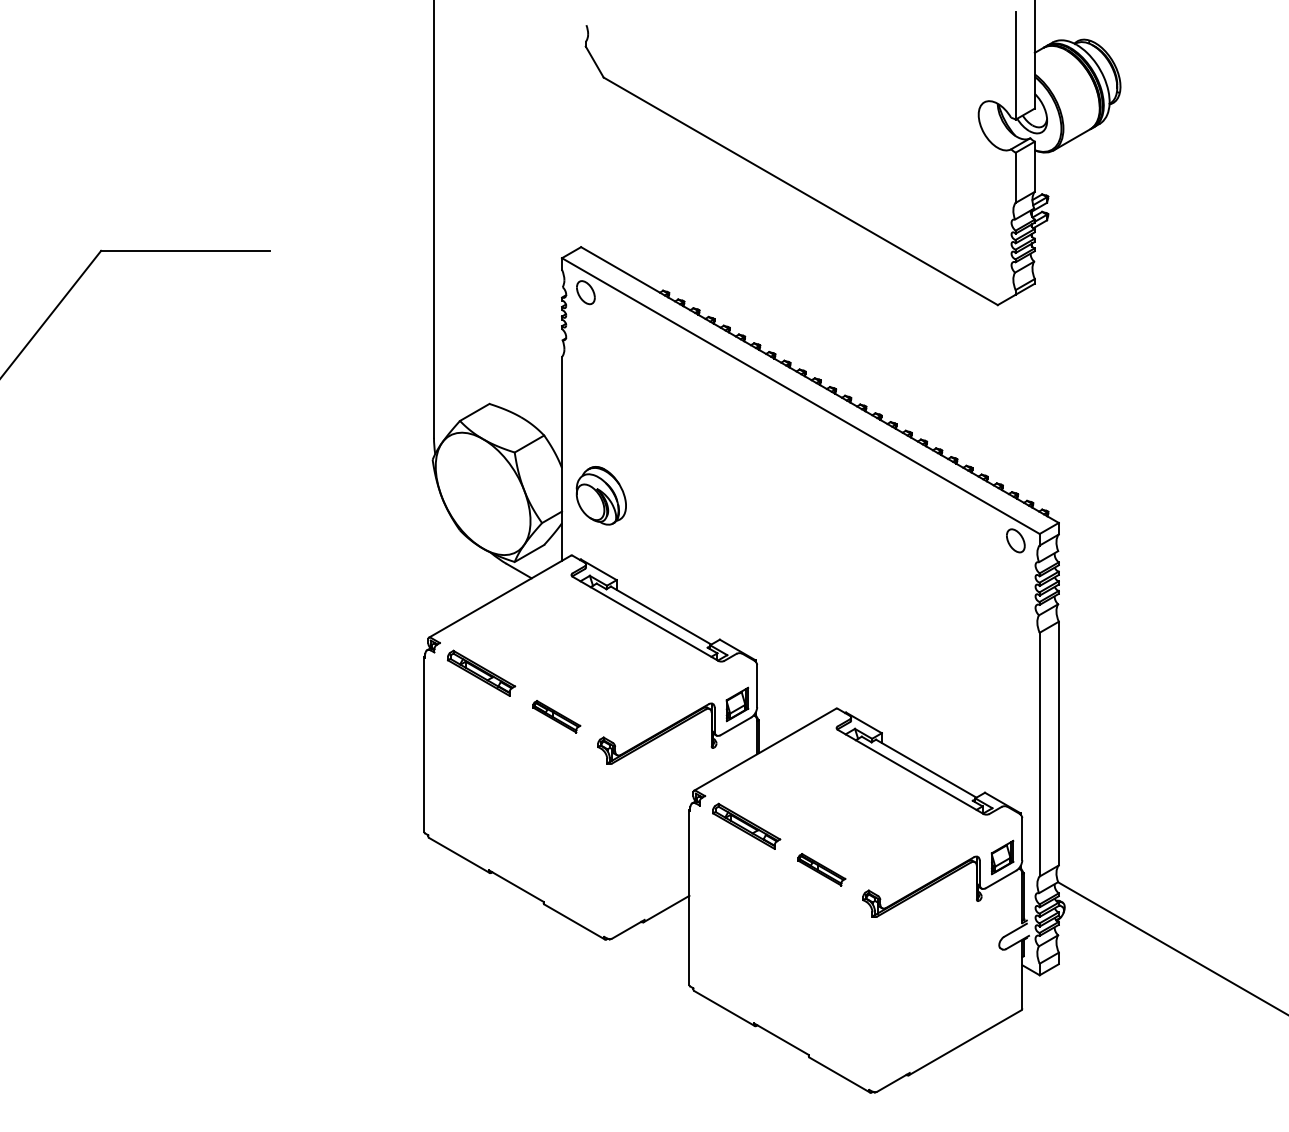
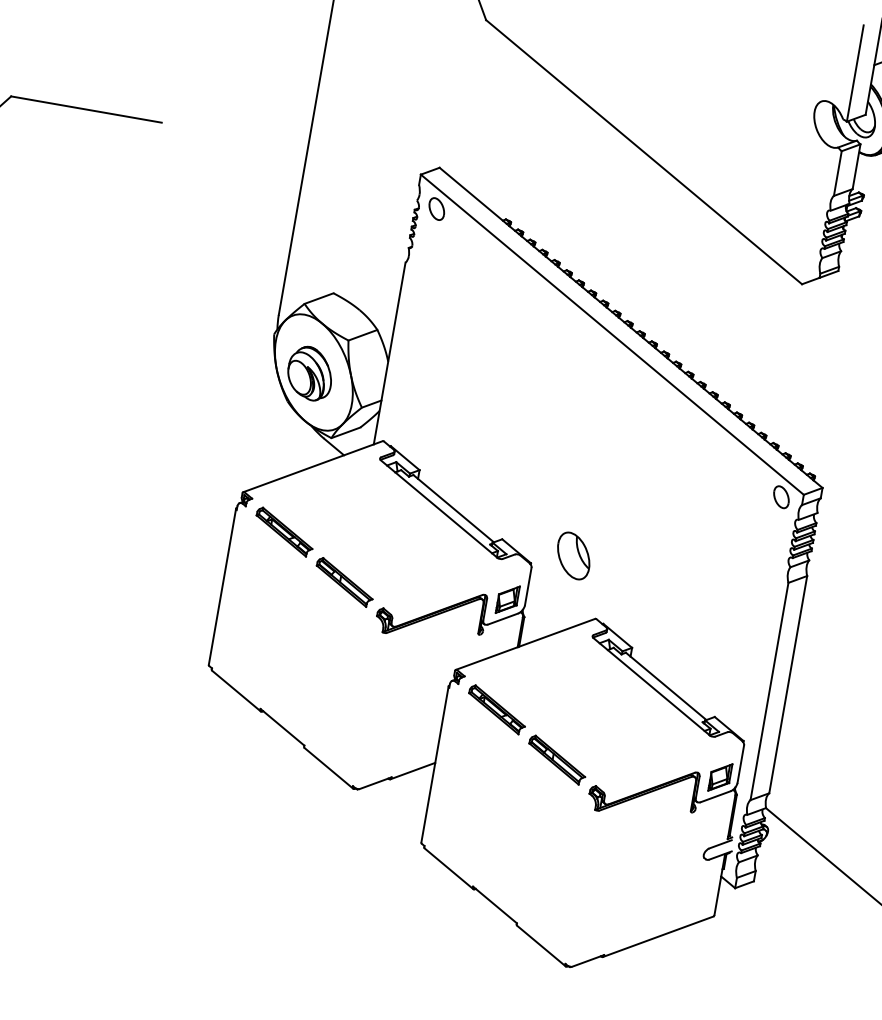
part: (600, 495) -> (309, 373), moved
part: (800, 643) -> (573, 555), added
part: (556, 716) -> (344, 582), size x1.43
part: (821, 869) -> (557, 759), size x1.43

